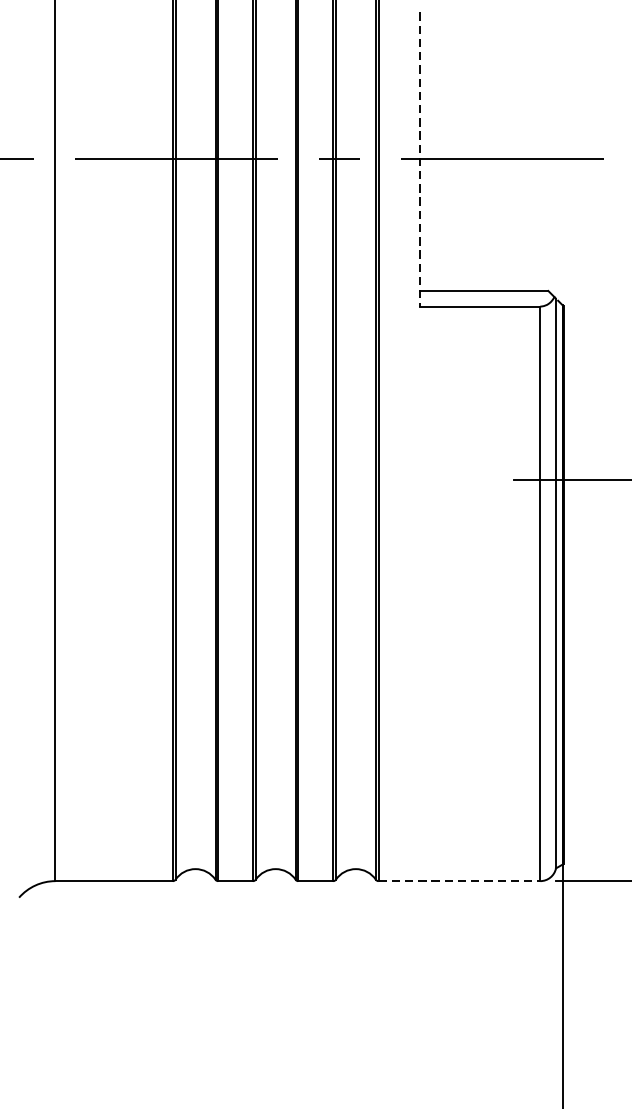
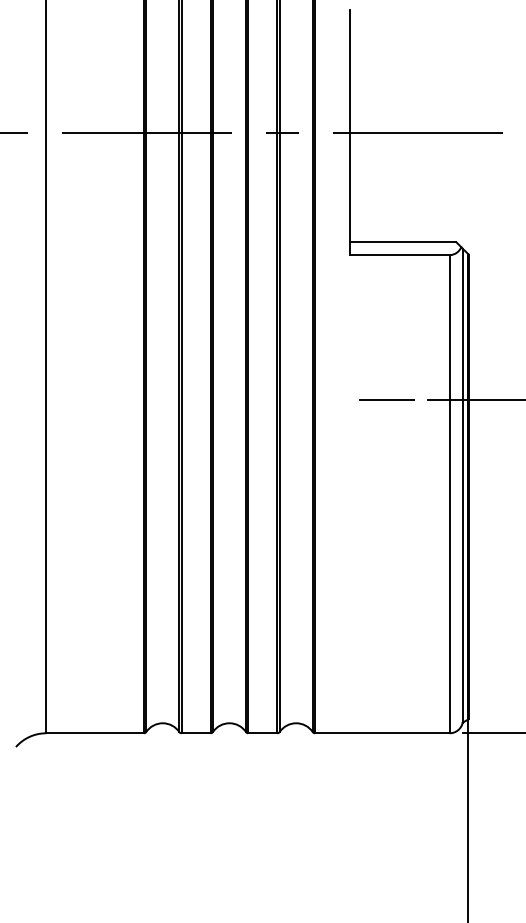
line: (419, 160) -> (349, 133), dashed -> solid
line: (464, 479) -> (386, 399), added
line: (459, 881) -> (382, 733), dashed -> solid

